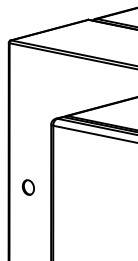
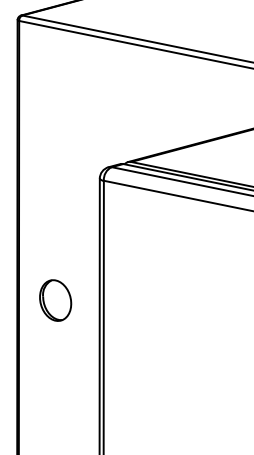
part: (28, 187) -> (55, 300), size x1.43

